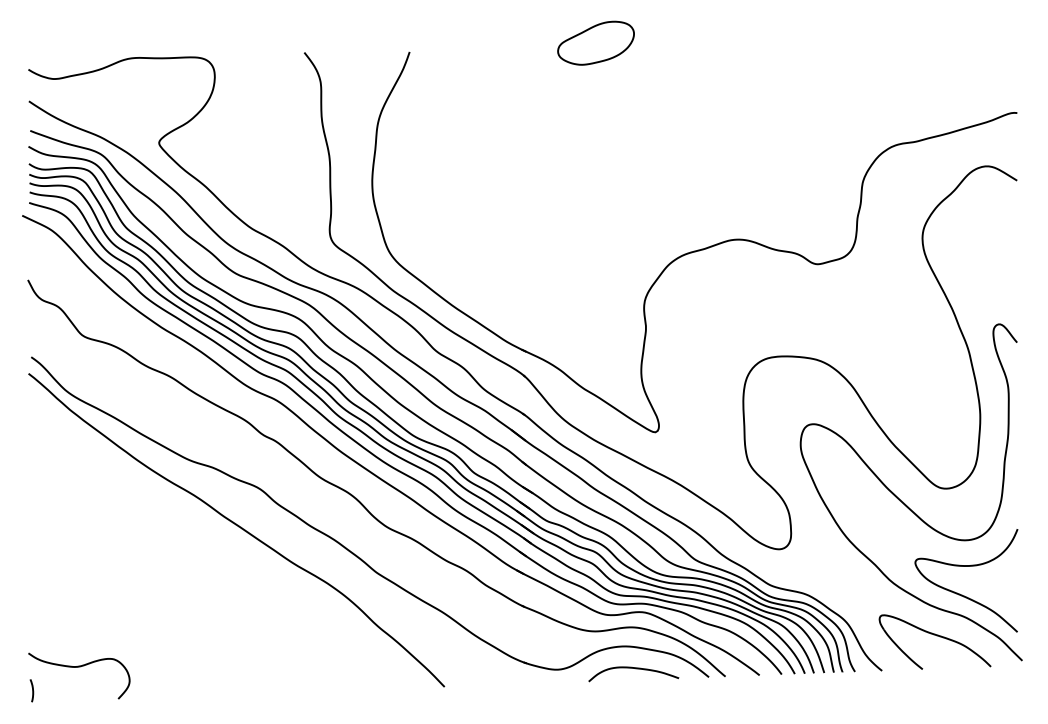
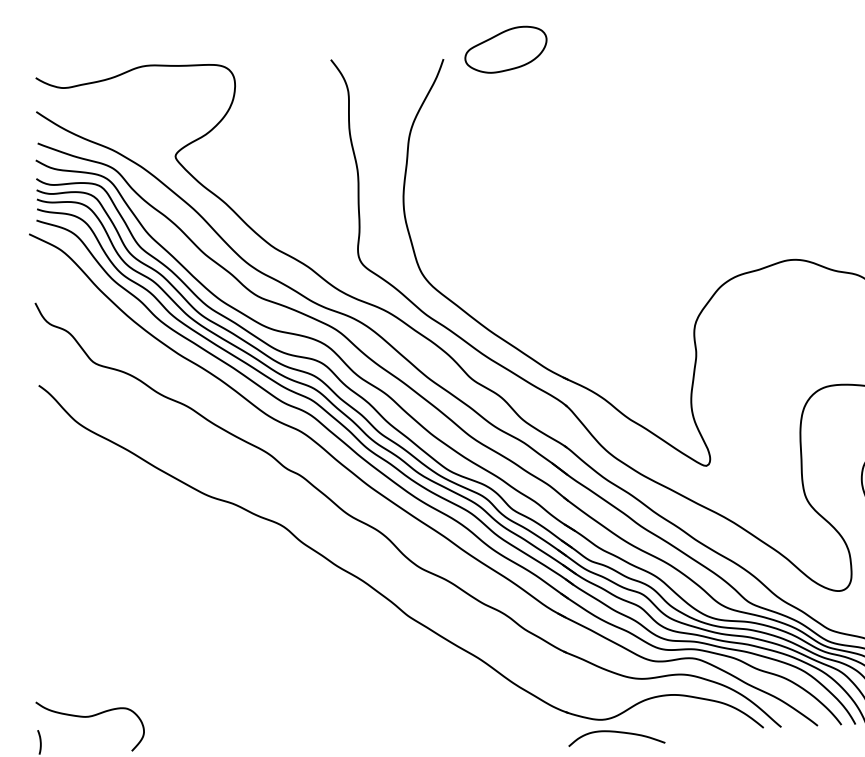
part: (595, 42) -> (505, 48), moved
curve: (238, 527) -> (260, 567), removed
curve: (635, 669) -> (618, 733), moved

